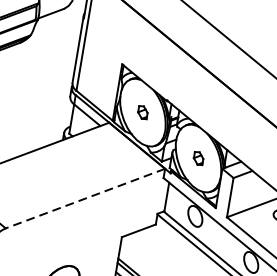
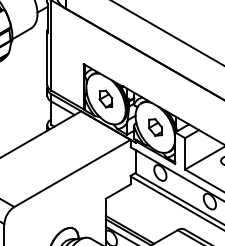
part: (142, 111) -> (105, 98), size x1.67
part: (198, 158) -> (155, 127), size x1.67
line: (85, 198) -> (72, 173), dashed -> solid

